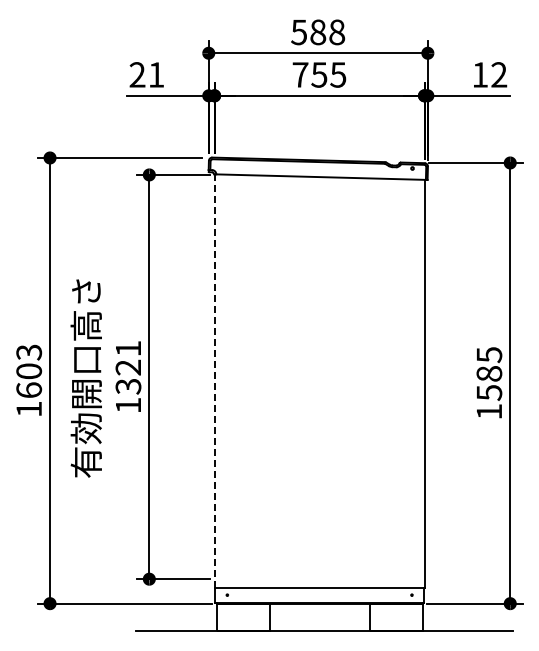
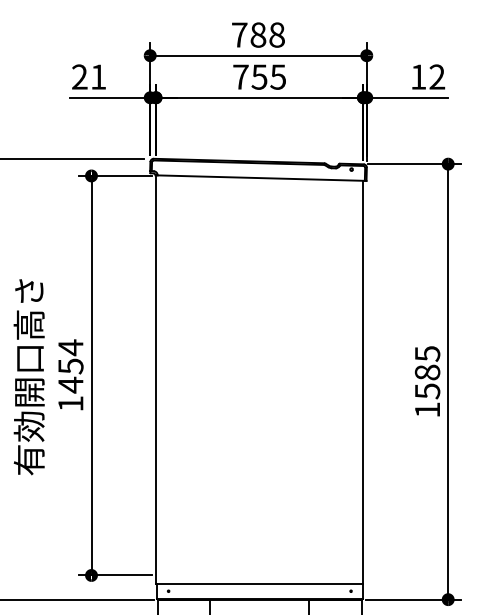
text: (299, 32) -> (239, 35), 588 -> 788
text: (128, 367) -> (70, 366), 1321 -> 1454
line: (214, 380) -> (155, 379), dashed -> solid

